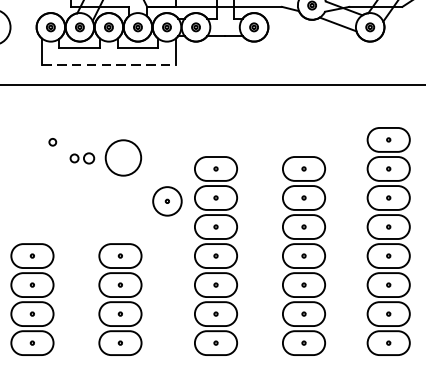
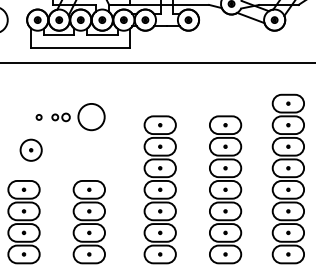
line: (109, 65) -> (81, 48), dashed -> solid
circle: (51, 142) -> (38, 117), moved
part: (166, 200) -> (30, 149), moved

